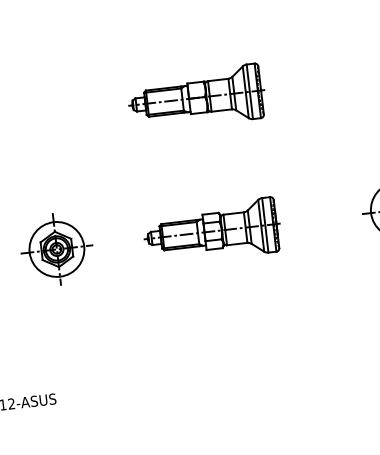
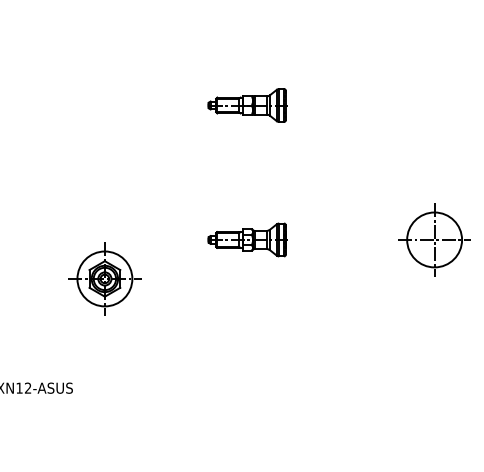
part: (196, 98) -> (246, 105), size x0.6
part: (211, 231) -> (246, 239), size x0.6
part: (56, 249) -> (104, 278), moved

